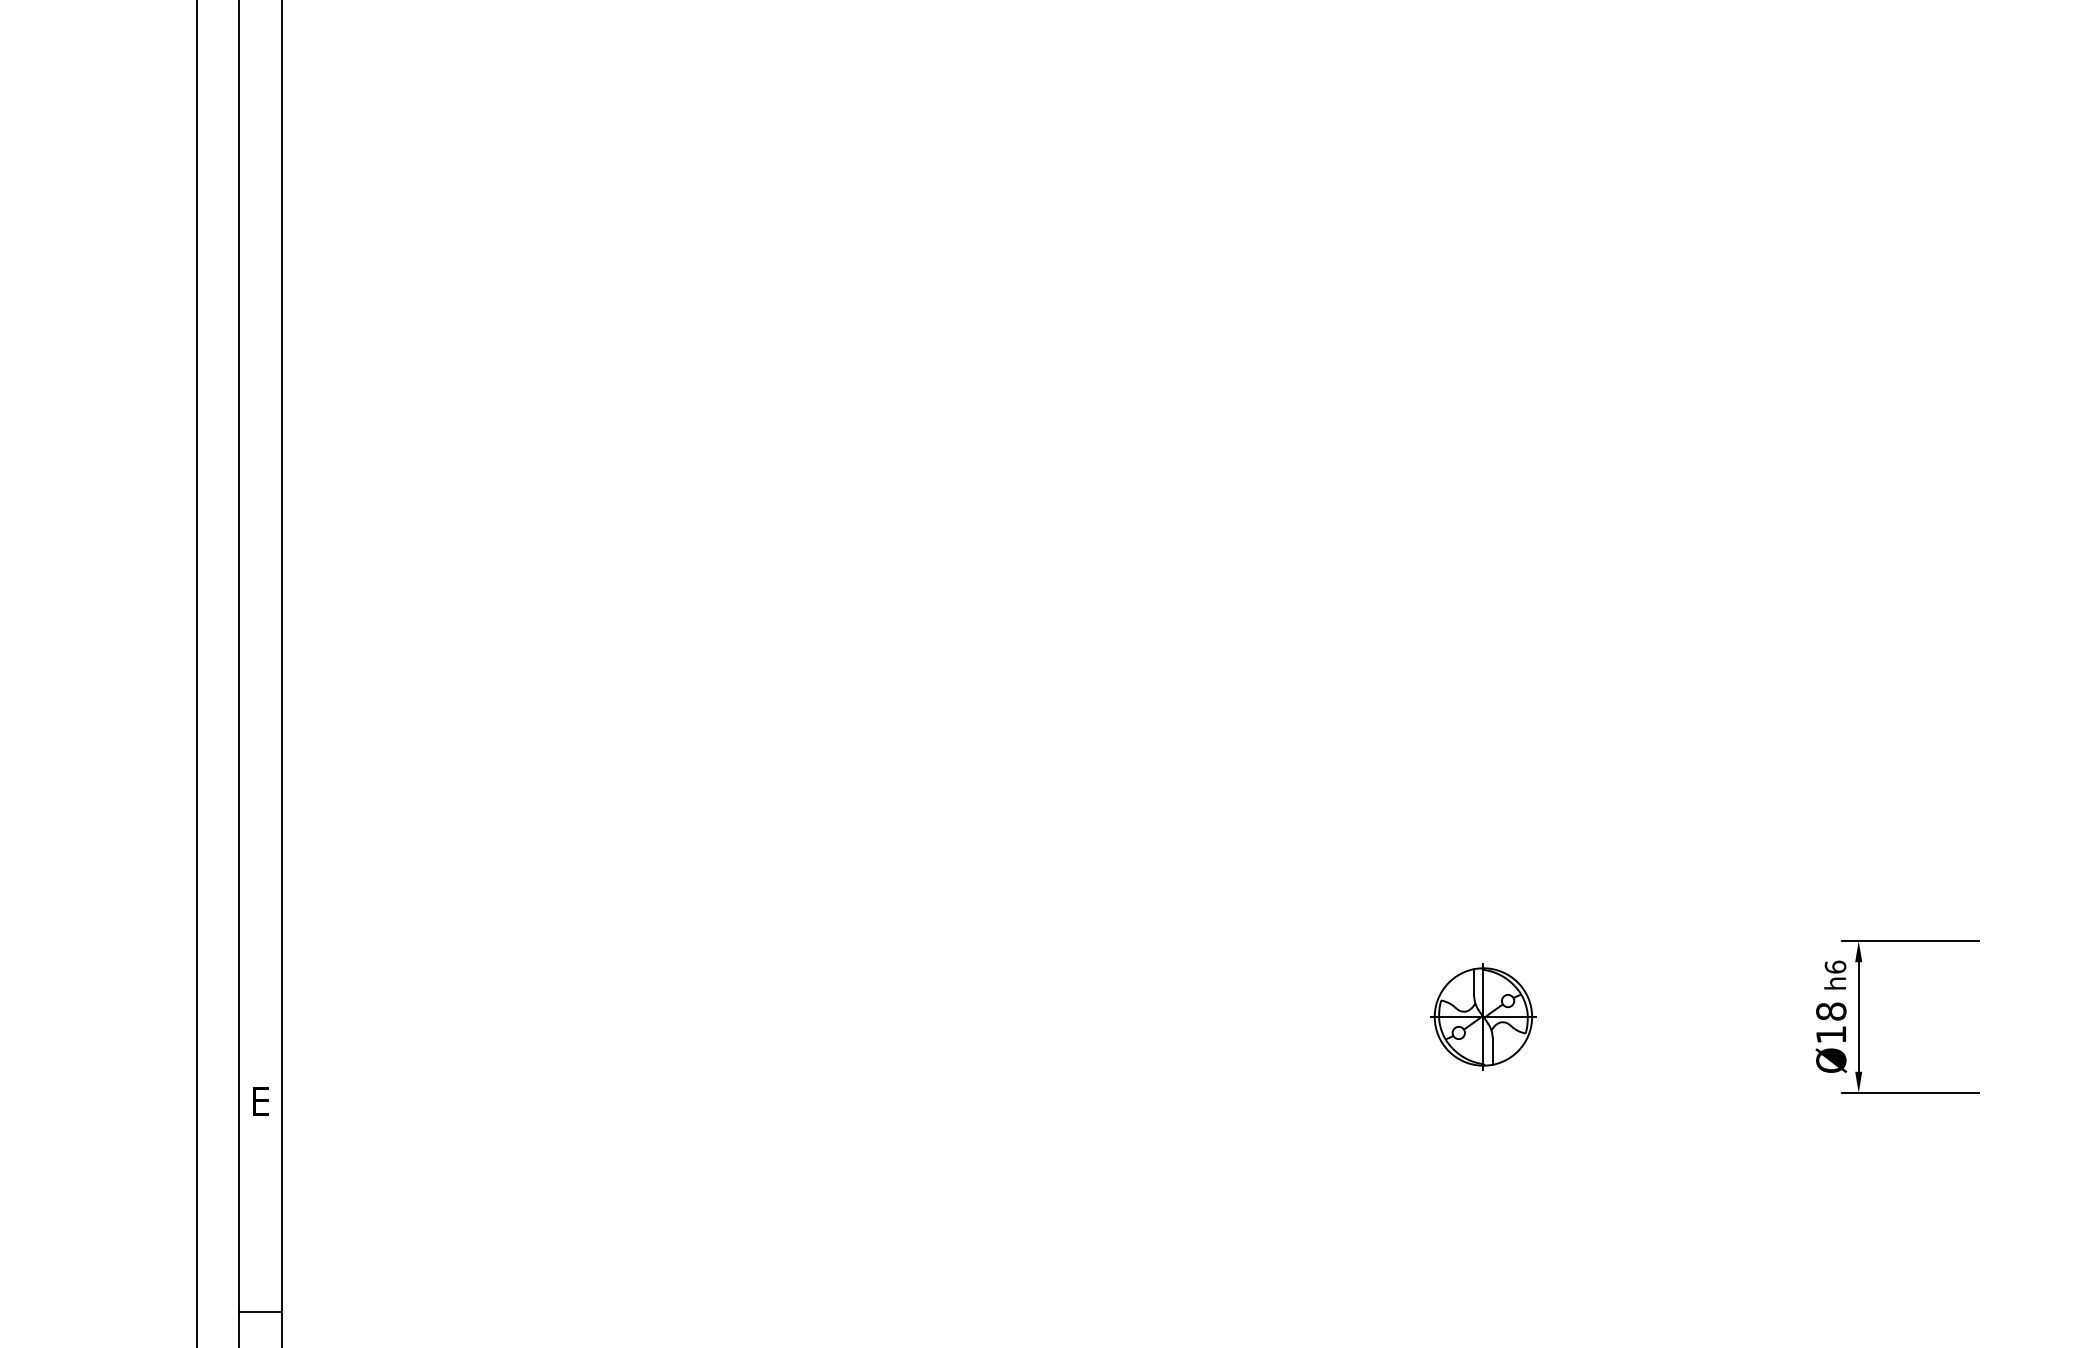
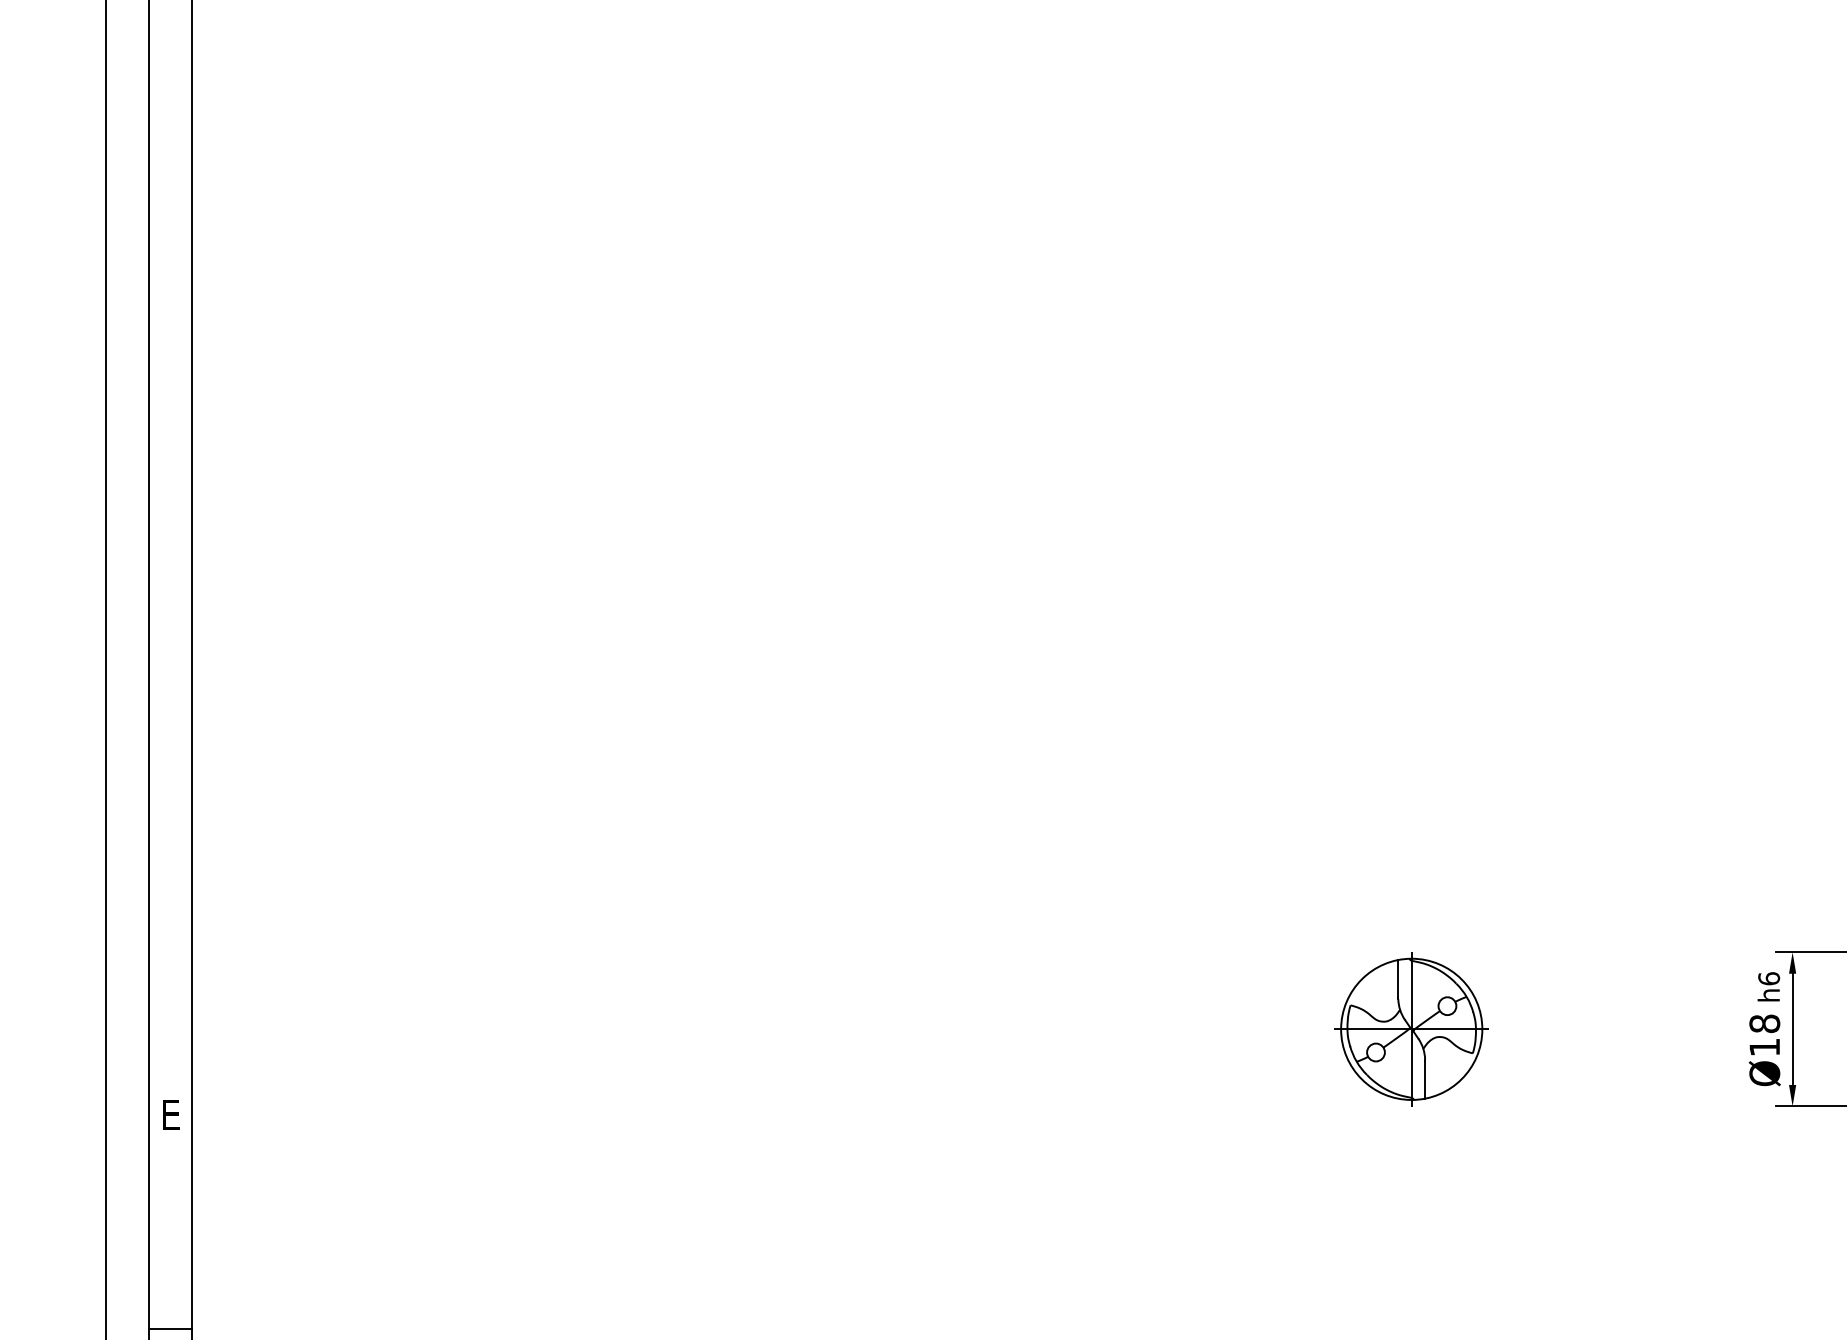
part: (1483, 1016) -> (1411, 1028), size x1.43

